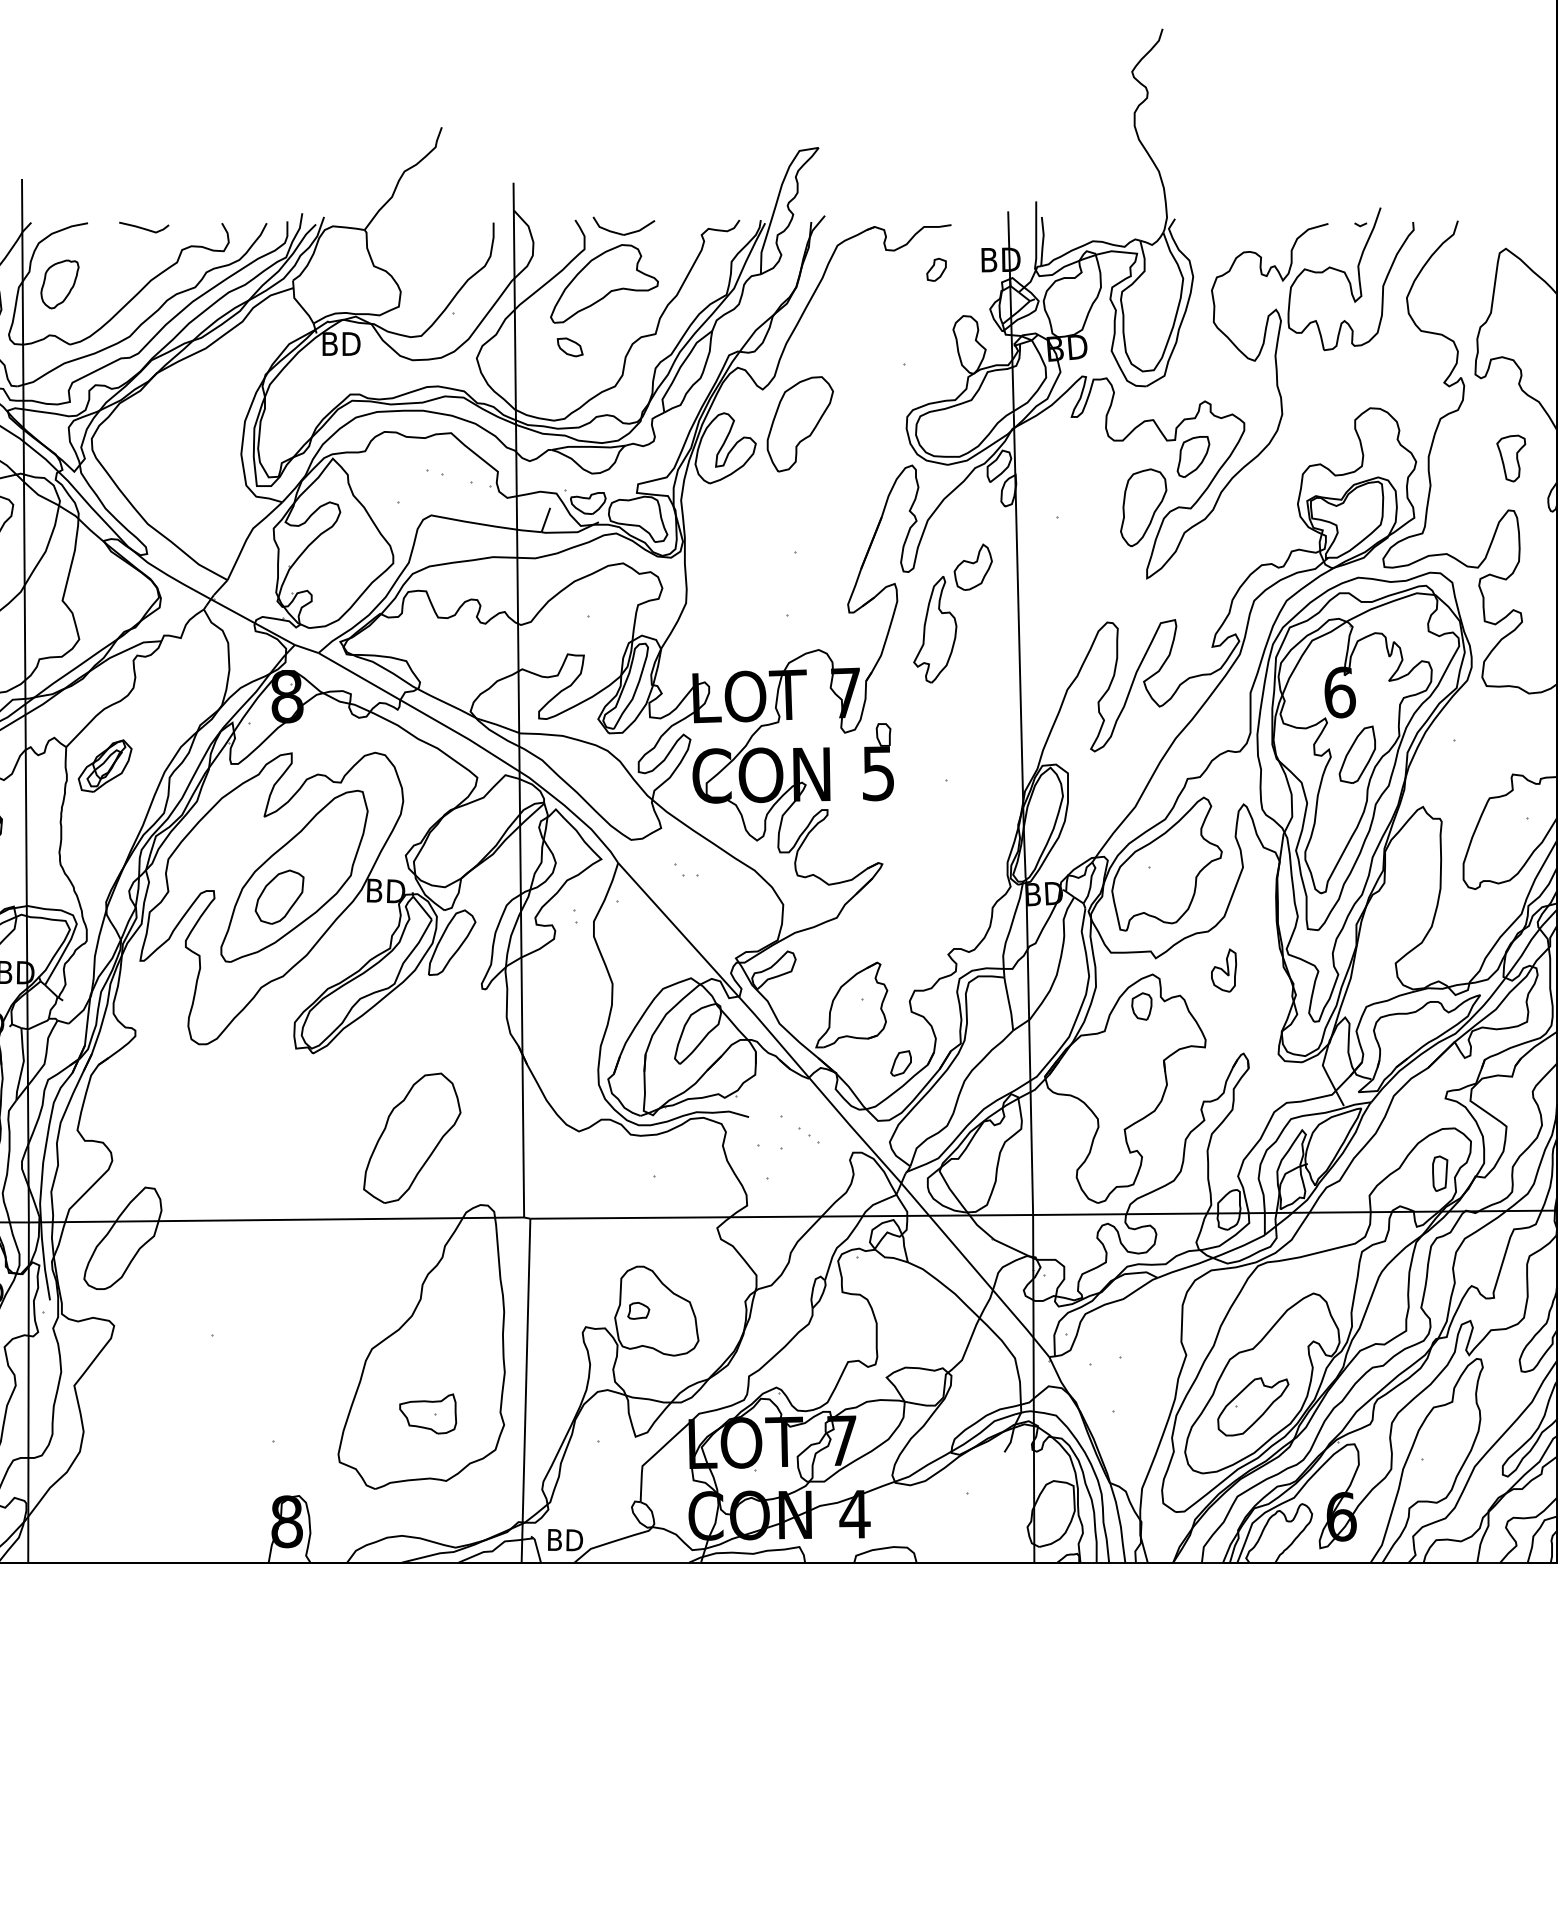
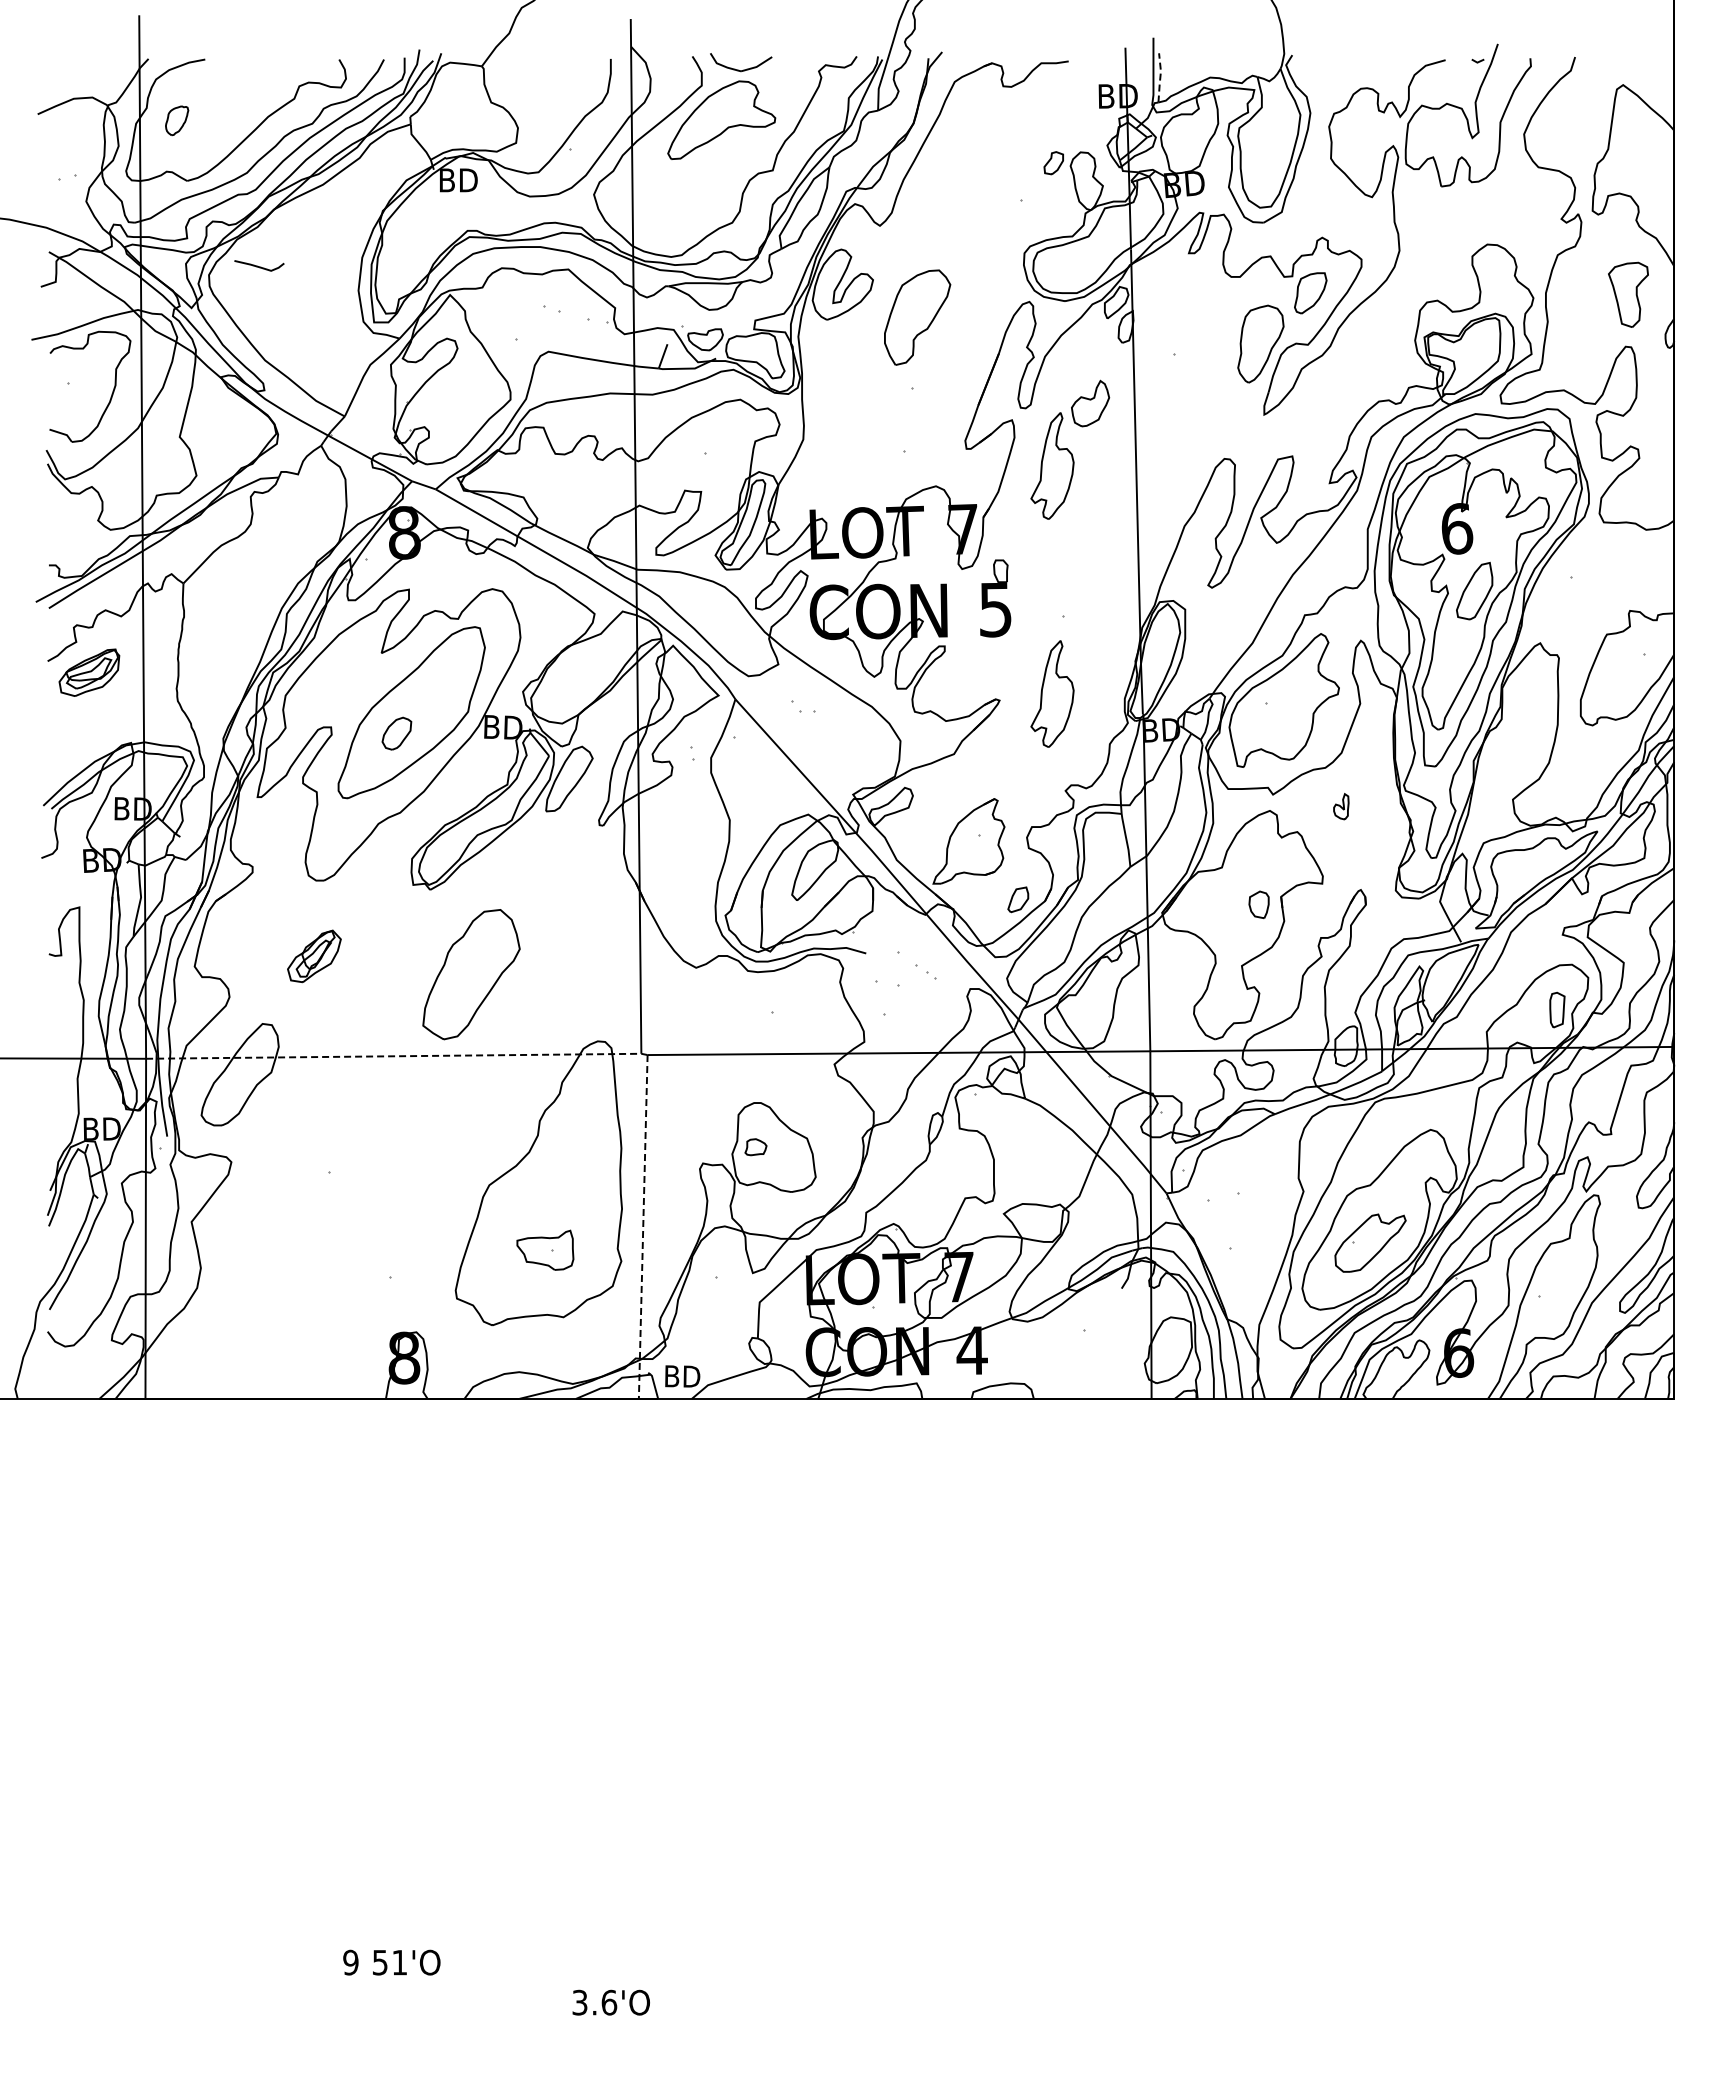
curve: (144, 228) -> (259, 266), moved
line: (1043, 241) -> (1160, 77), solid -> dashed
part: (936, 270) -> (1053, 163), moved
part: (59, 284) -> (176, 120), size x0.6
part: (570, 347) -> (687, 183), removed
part: (800, 424) -> (917, 317), moved
part: (1511, 458) -> (1628, 294), size x1.4
part: (105, 766) -> (314, 956), moved
part: (935, 857) -> (1052, 693), added
part: (279, 897) -> (396, 733), size x0.6
part: (1224, 970) -> (1341, 806), size x0.6
part: (1141, 1006) -> (1258, 904), moved
part: (412, 1138) -> (471, 974), moved
line: (276, 1220) -> (393, 1056), solid -> dashed
line: (526, 1390) -> (643, 1226), solid -> dashed

